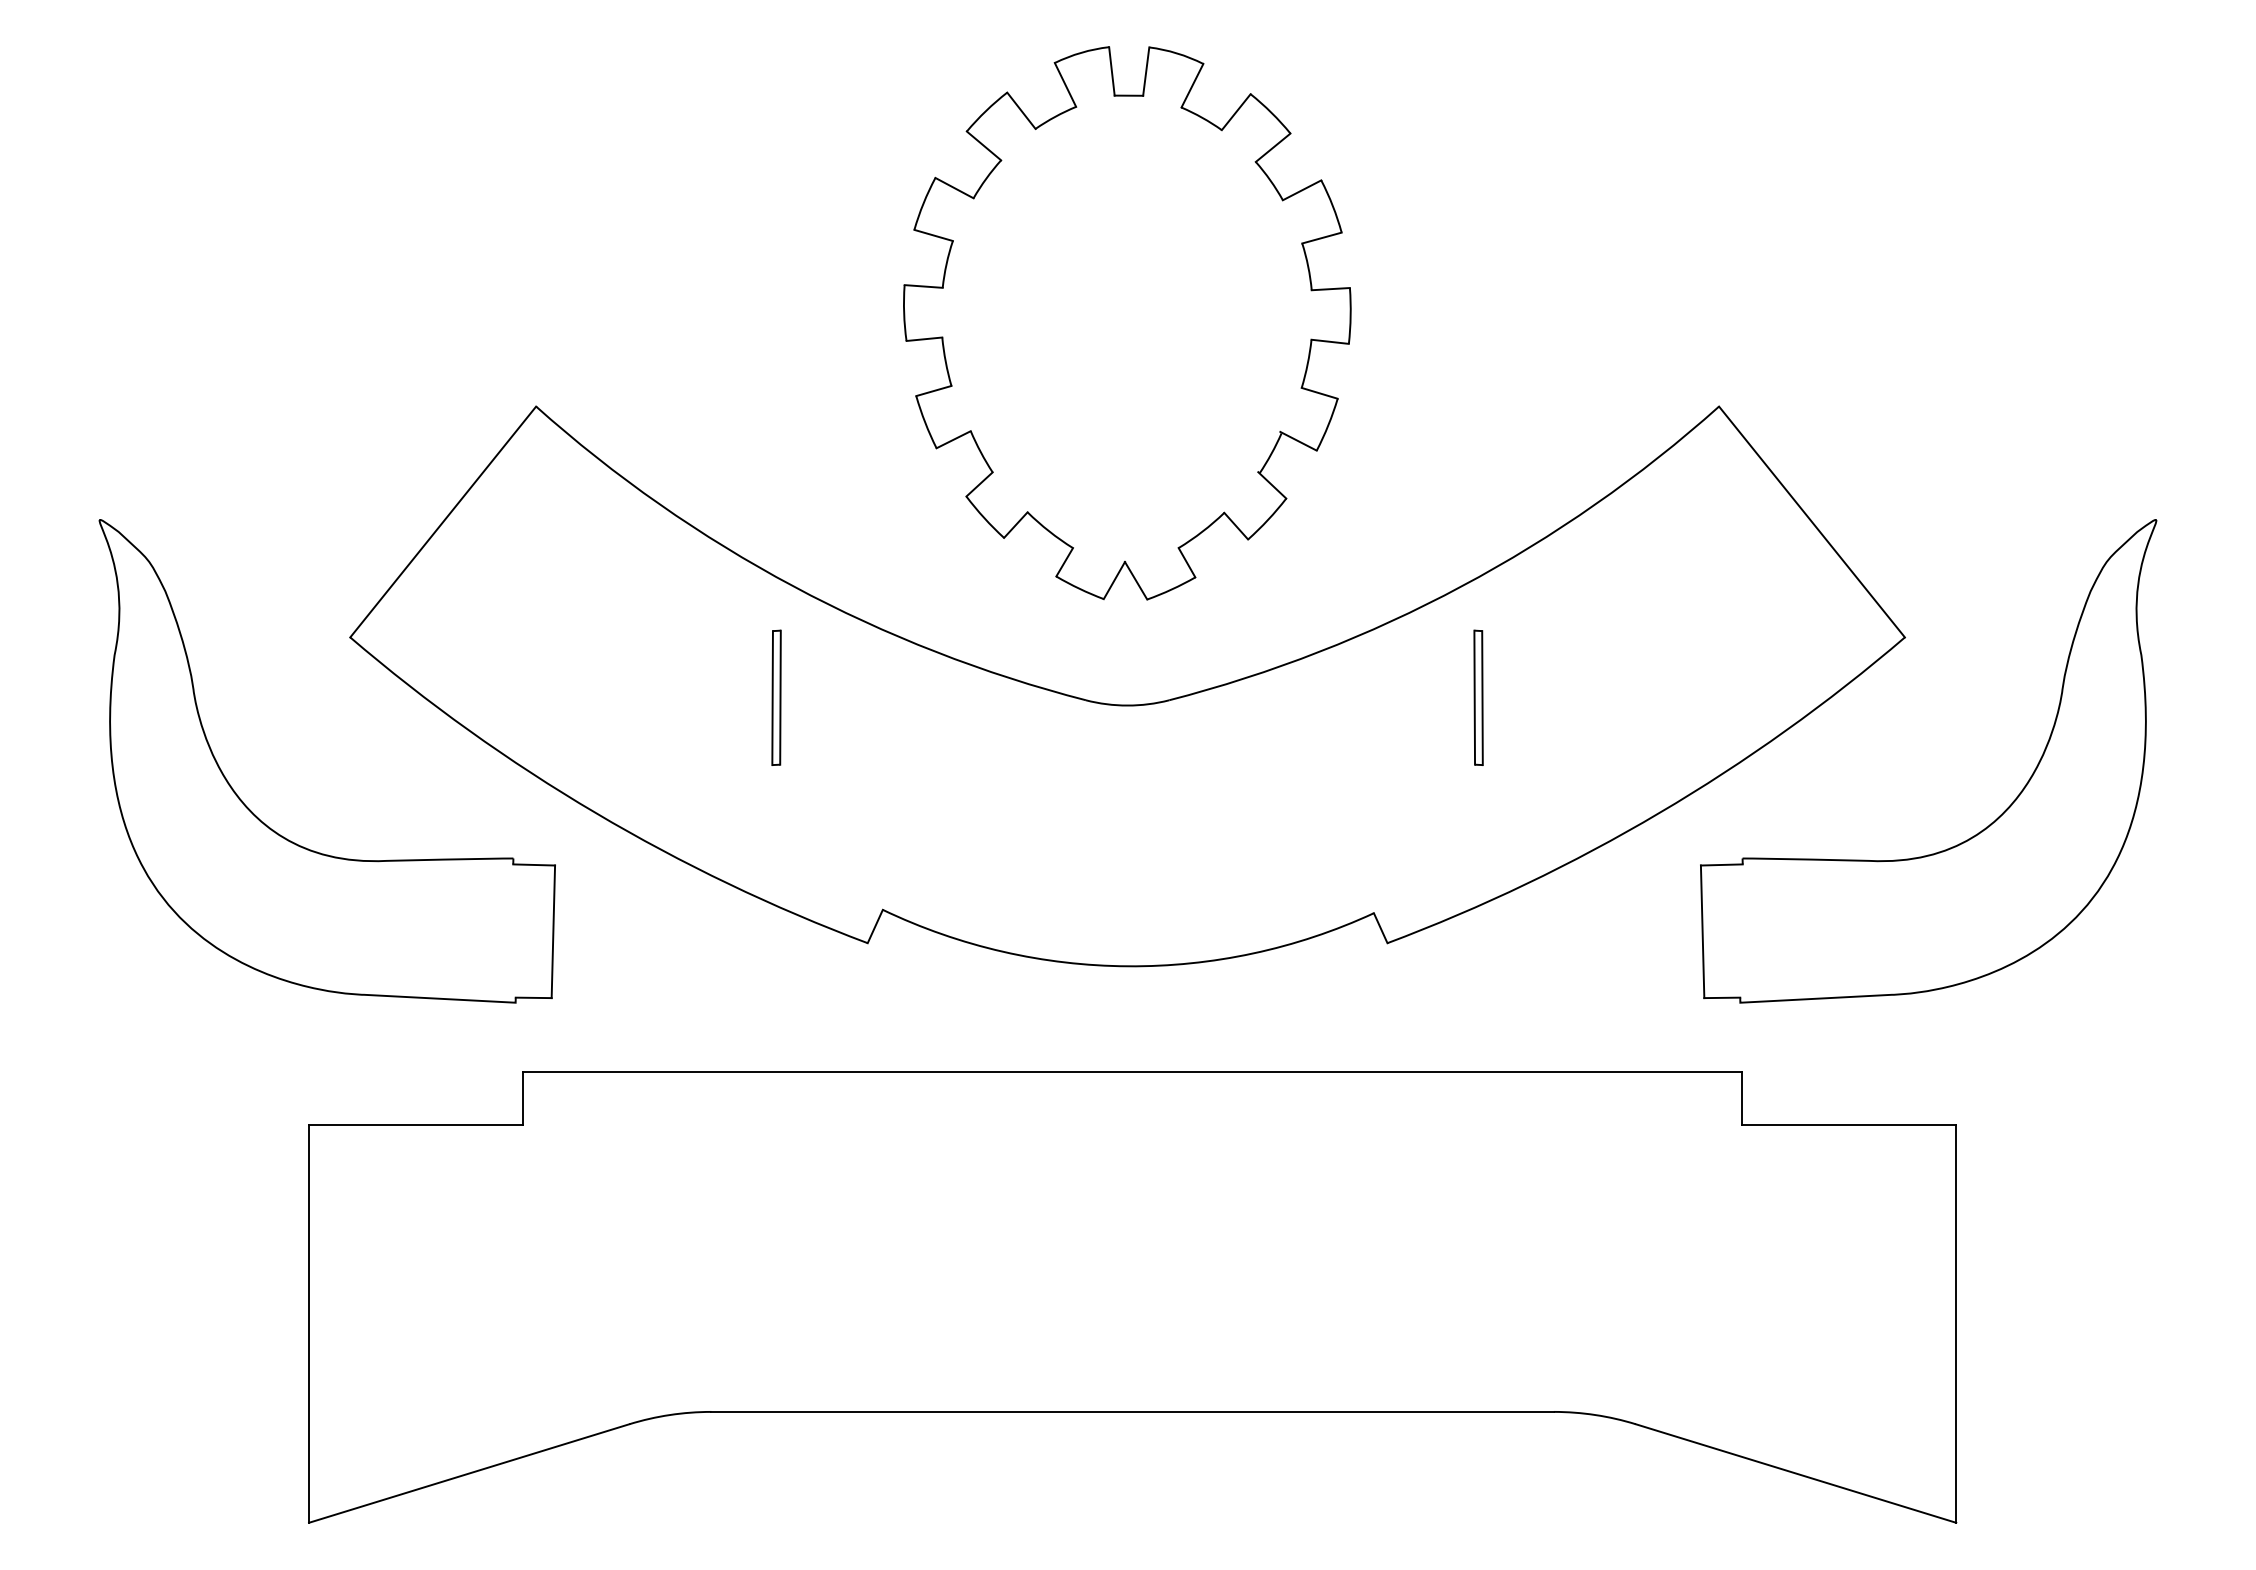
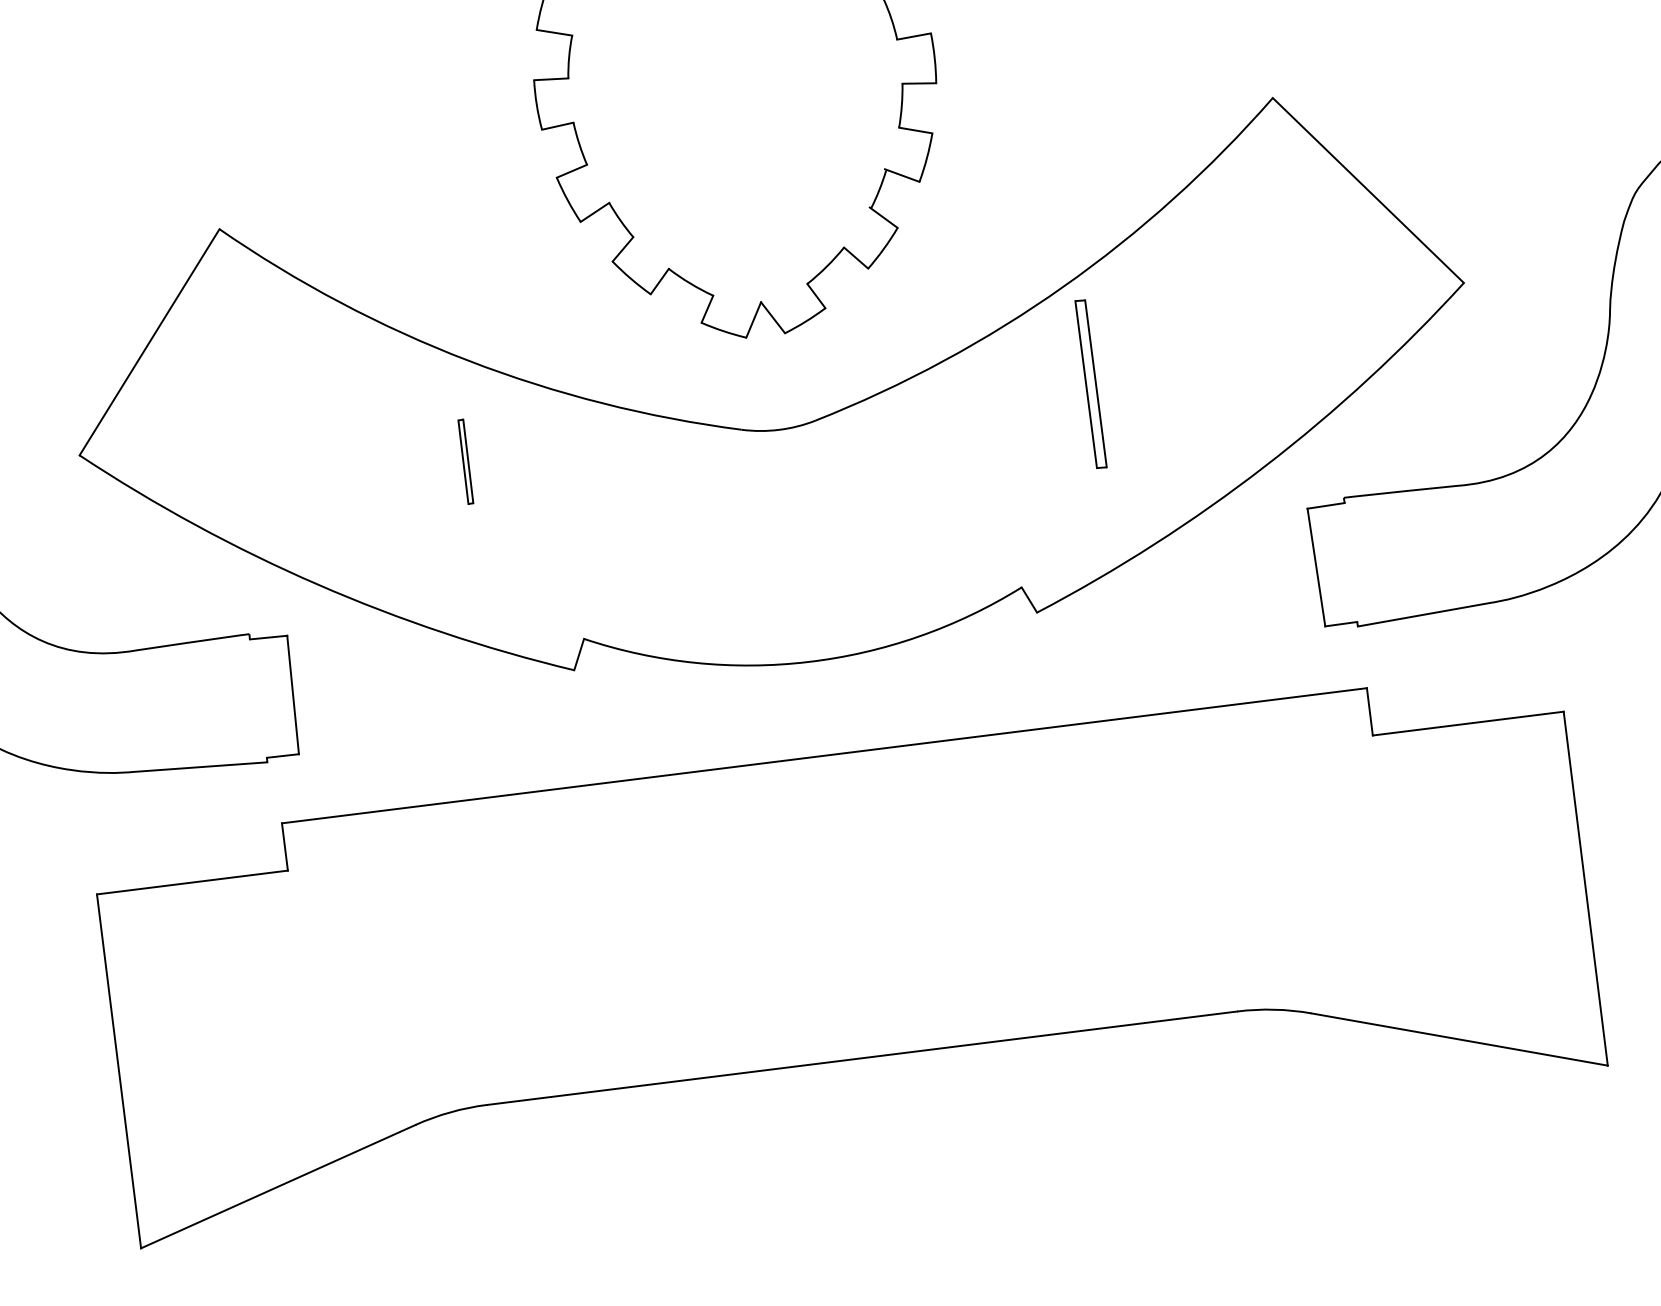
part: (776, 697) -> (465, 461), size x0.7
part: (1478, 697) -> (1090, 383), size x1.4

